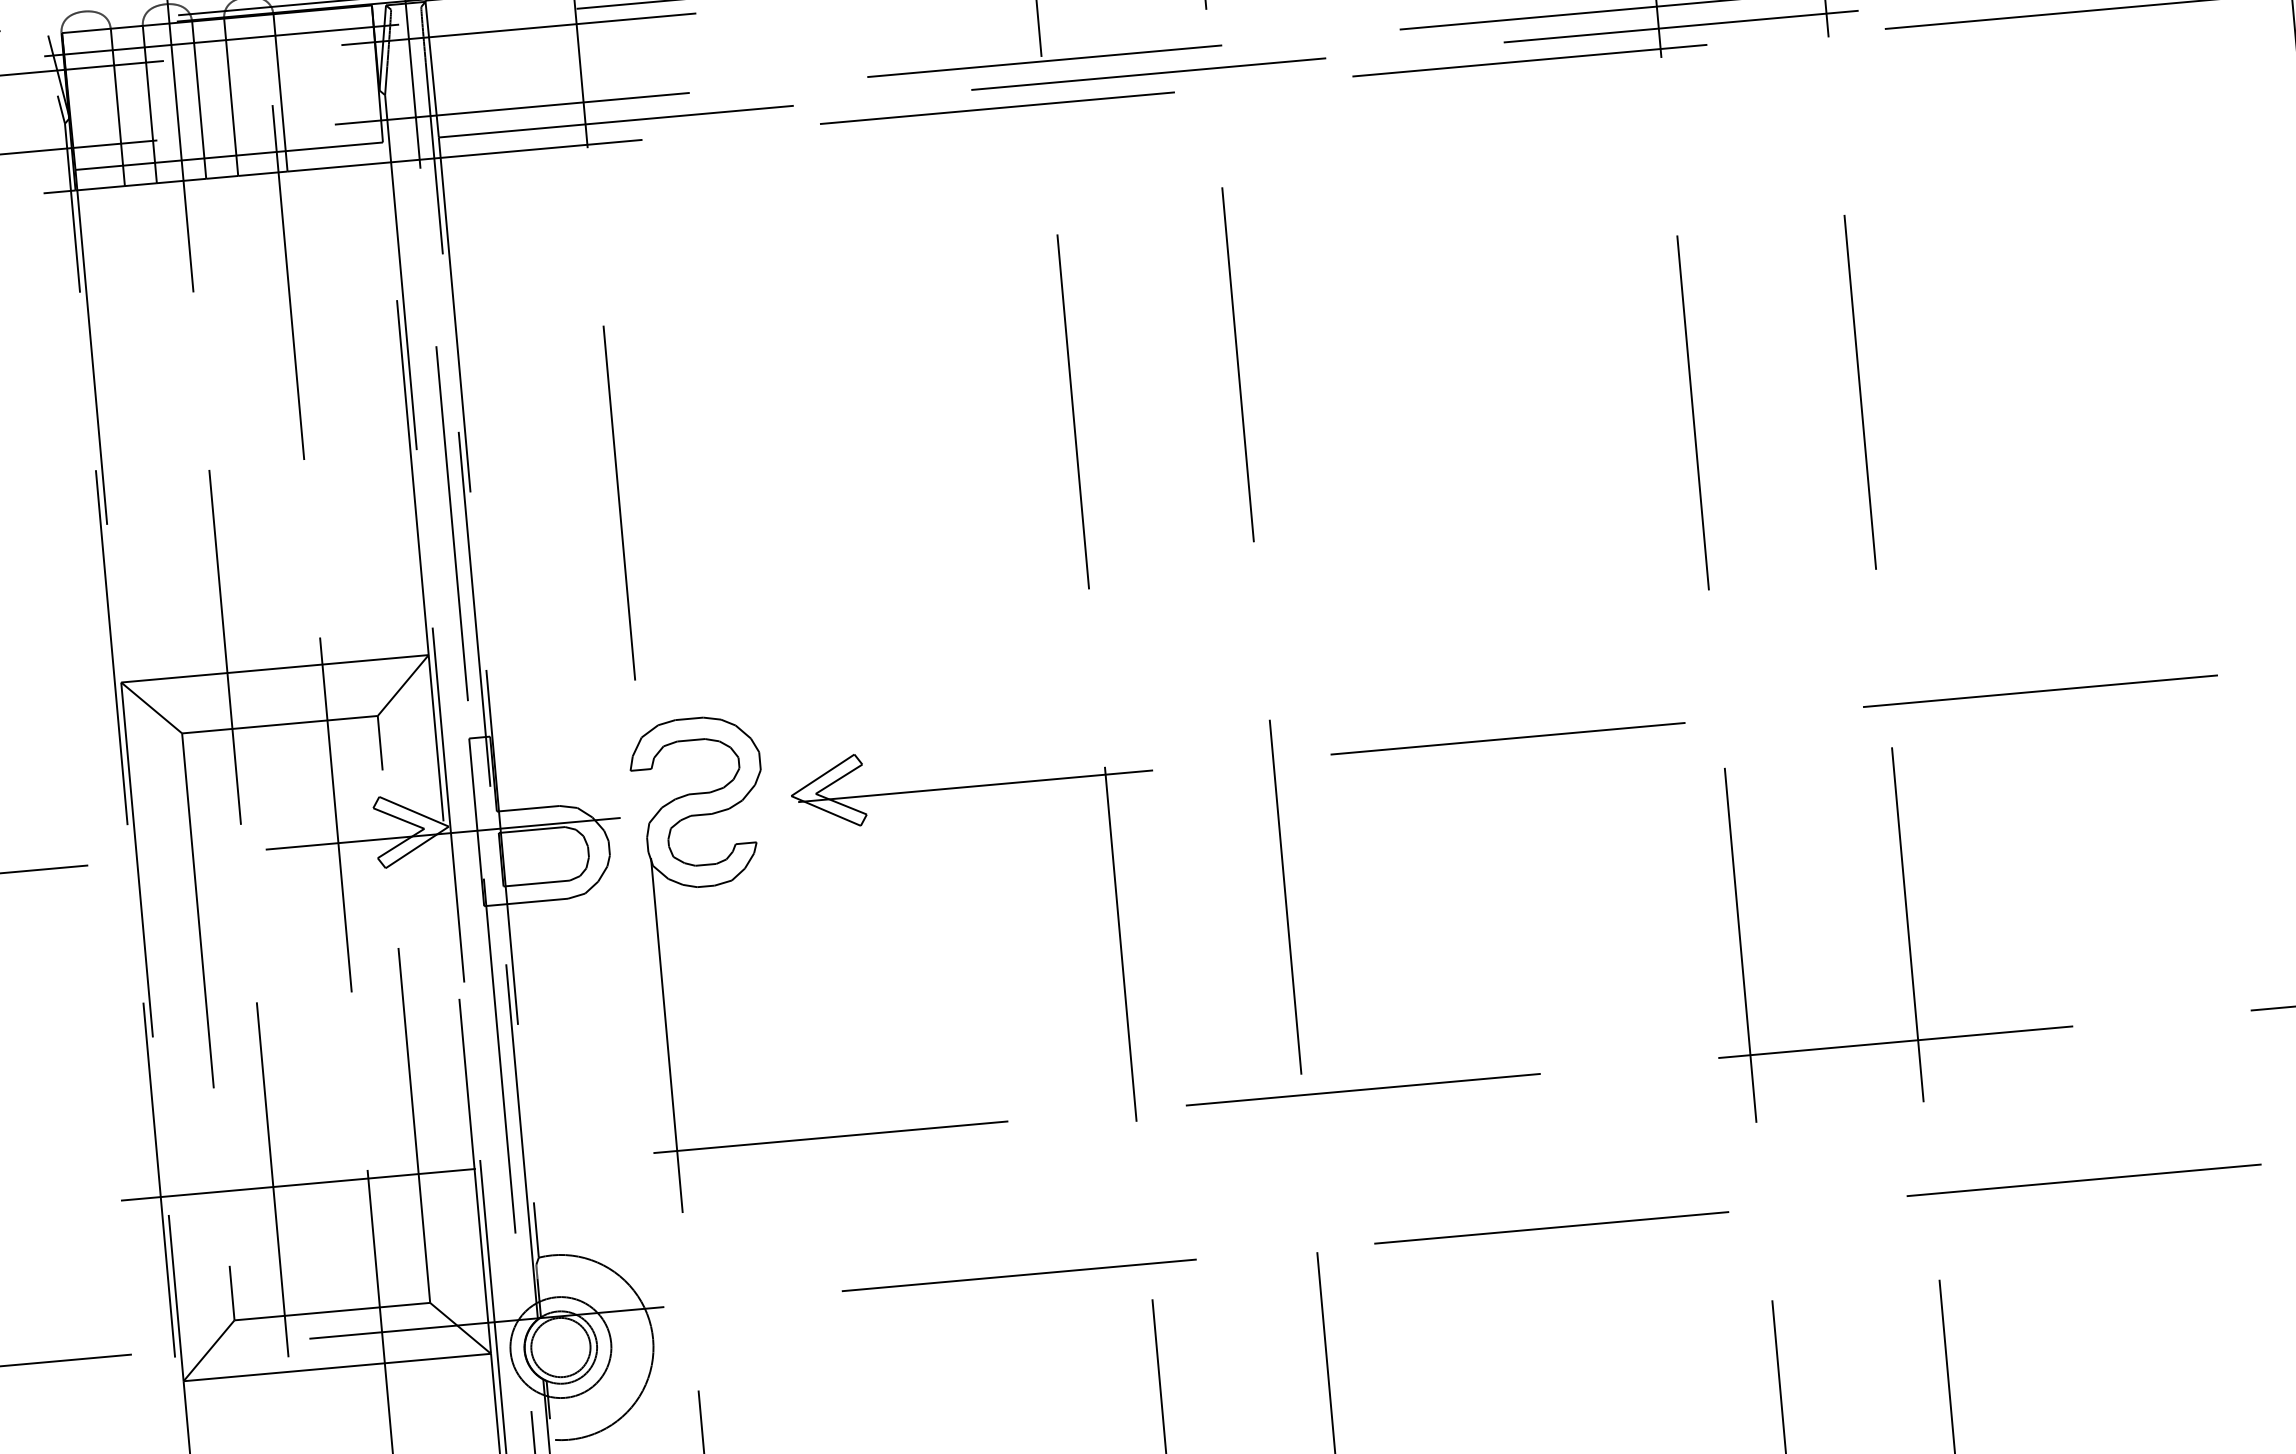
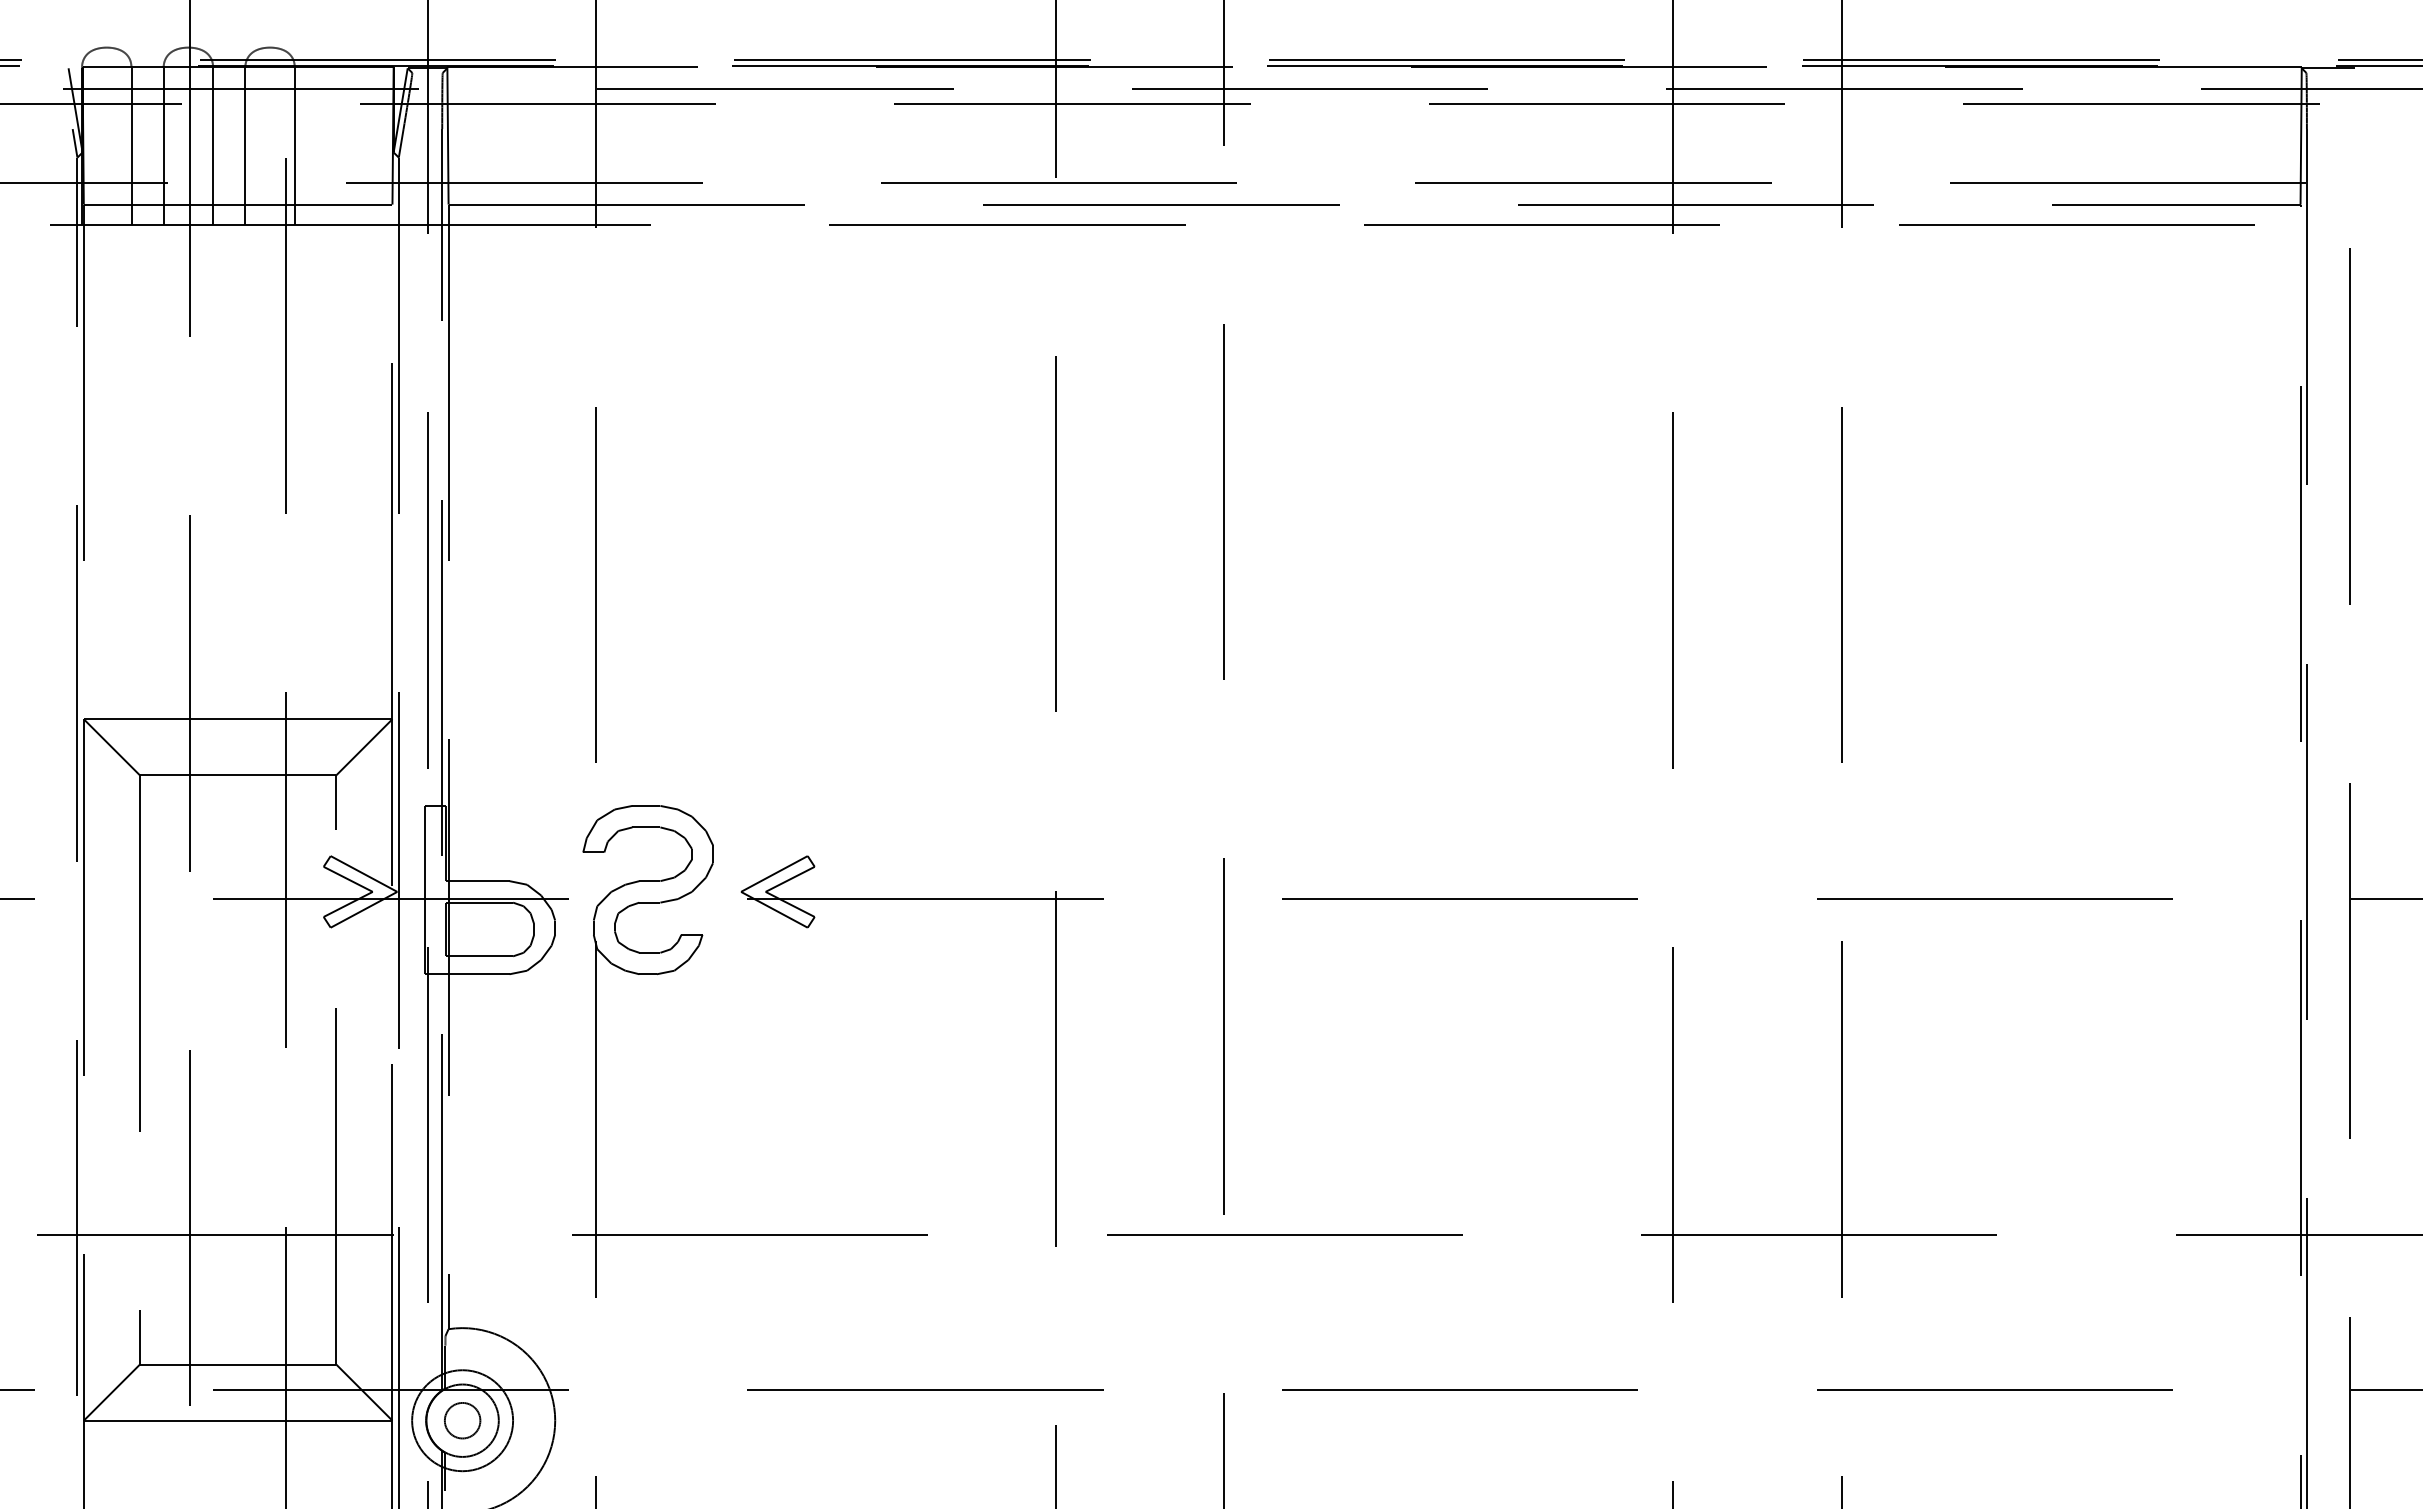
circle: (560, 1347) -> (462, 1420), size x0.6

